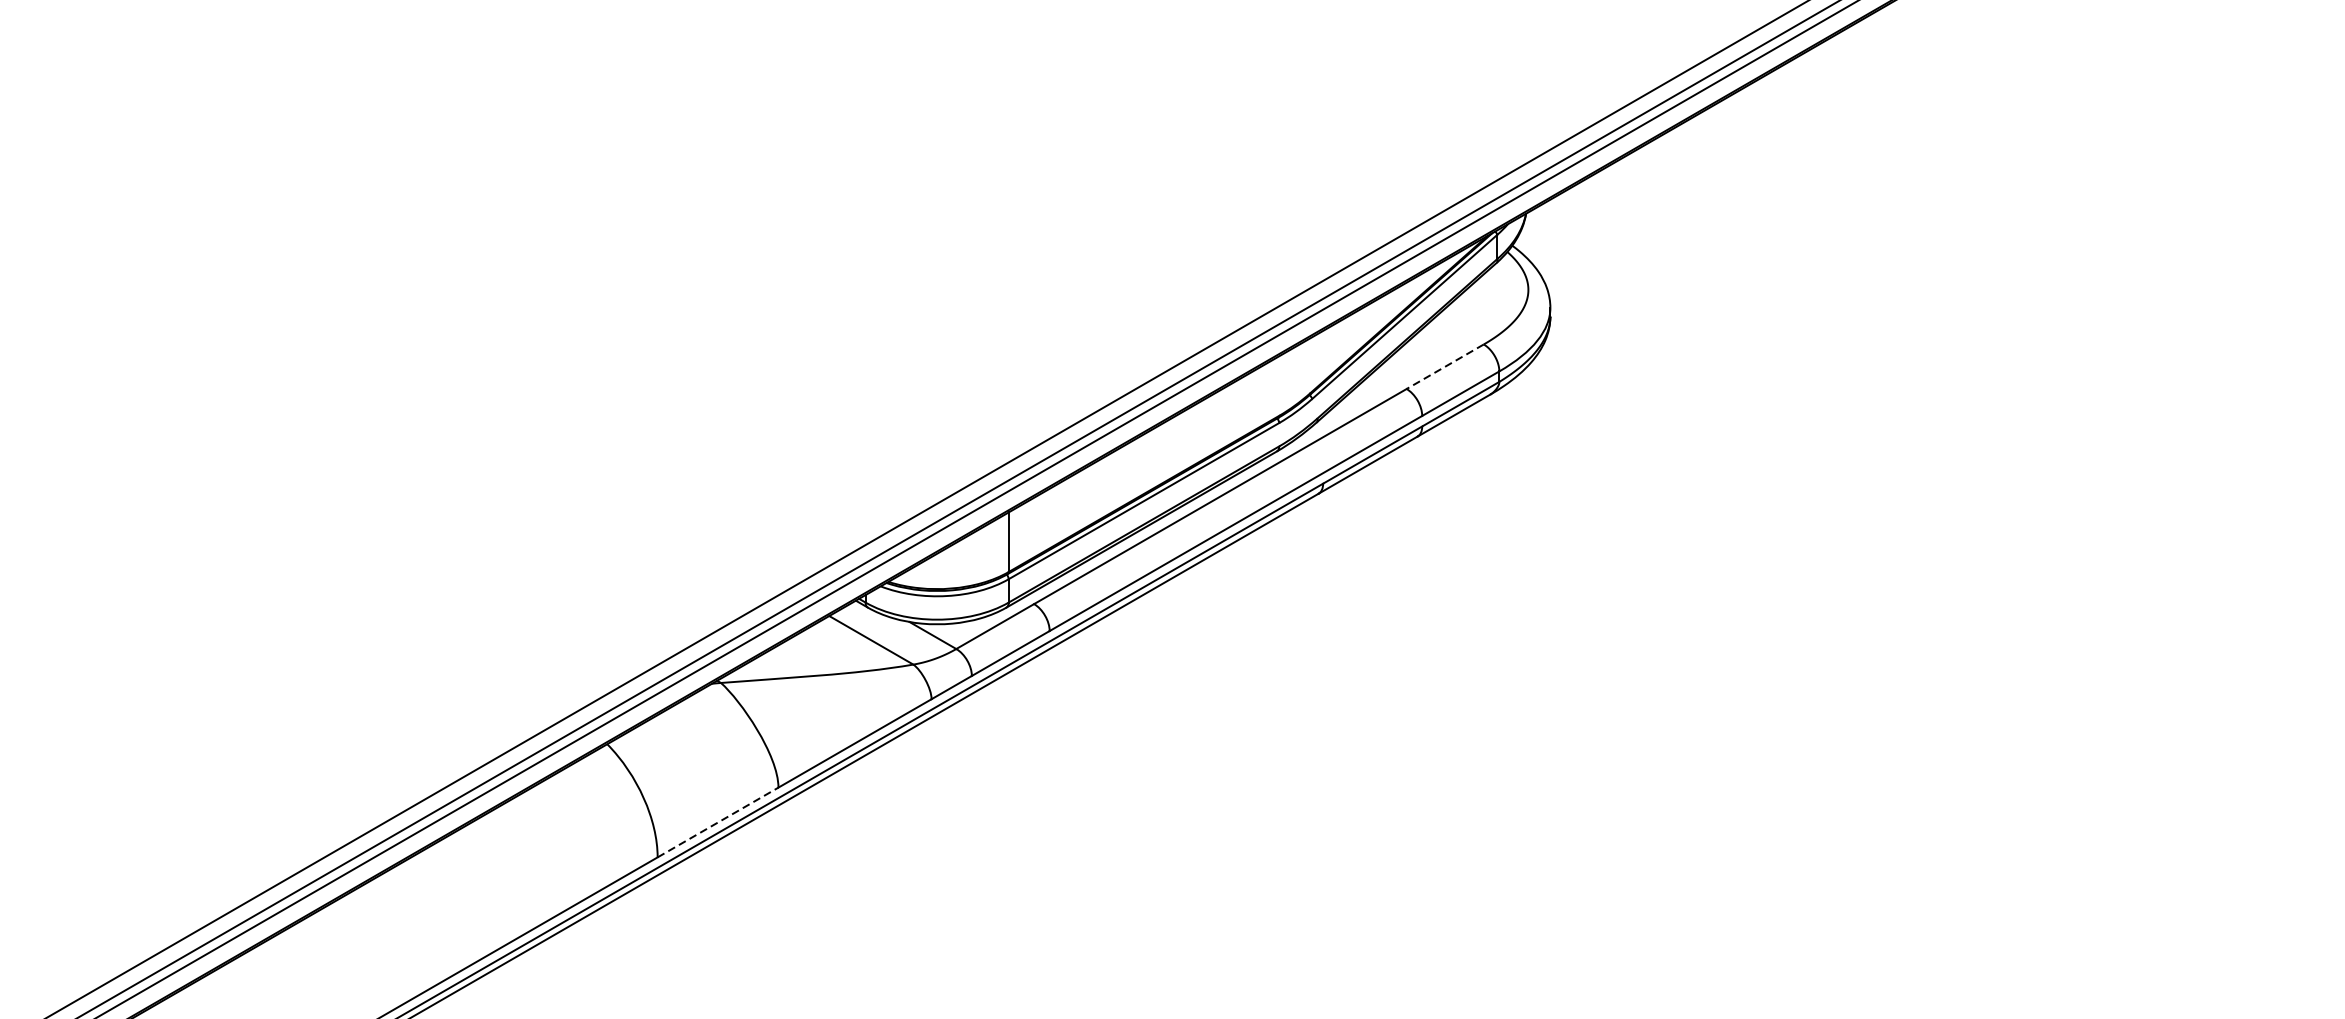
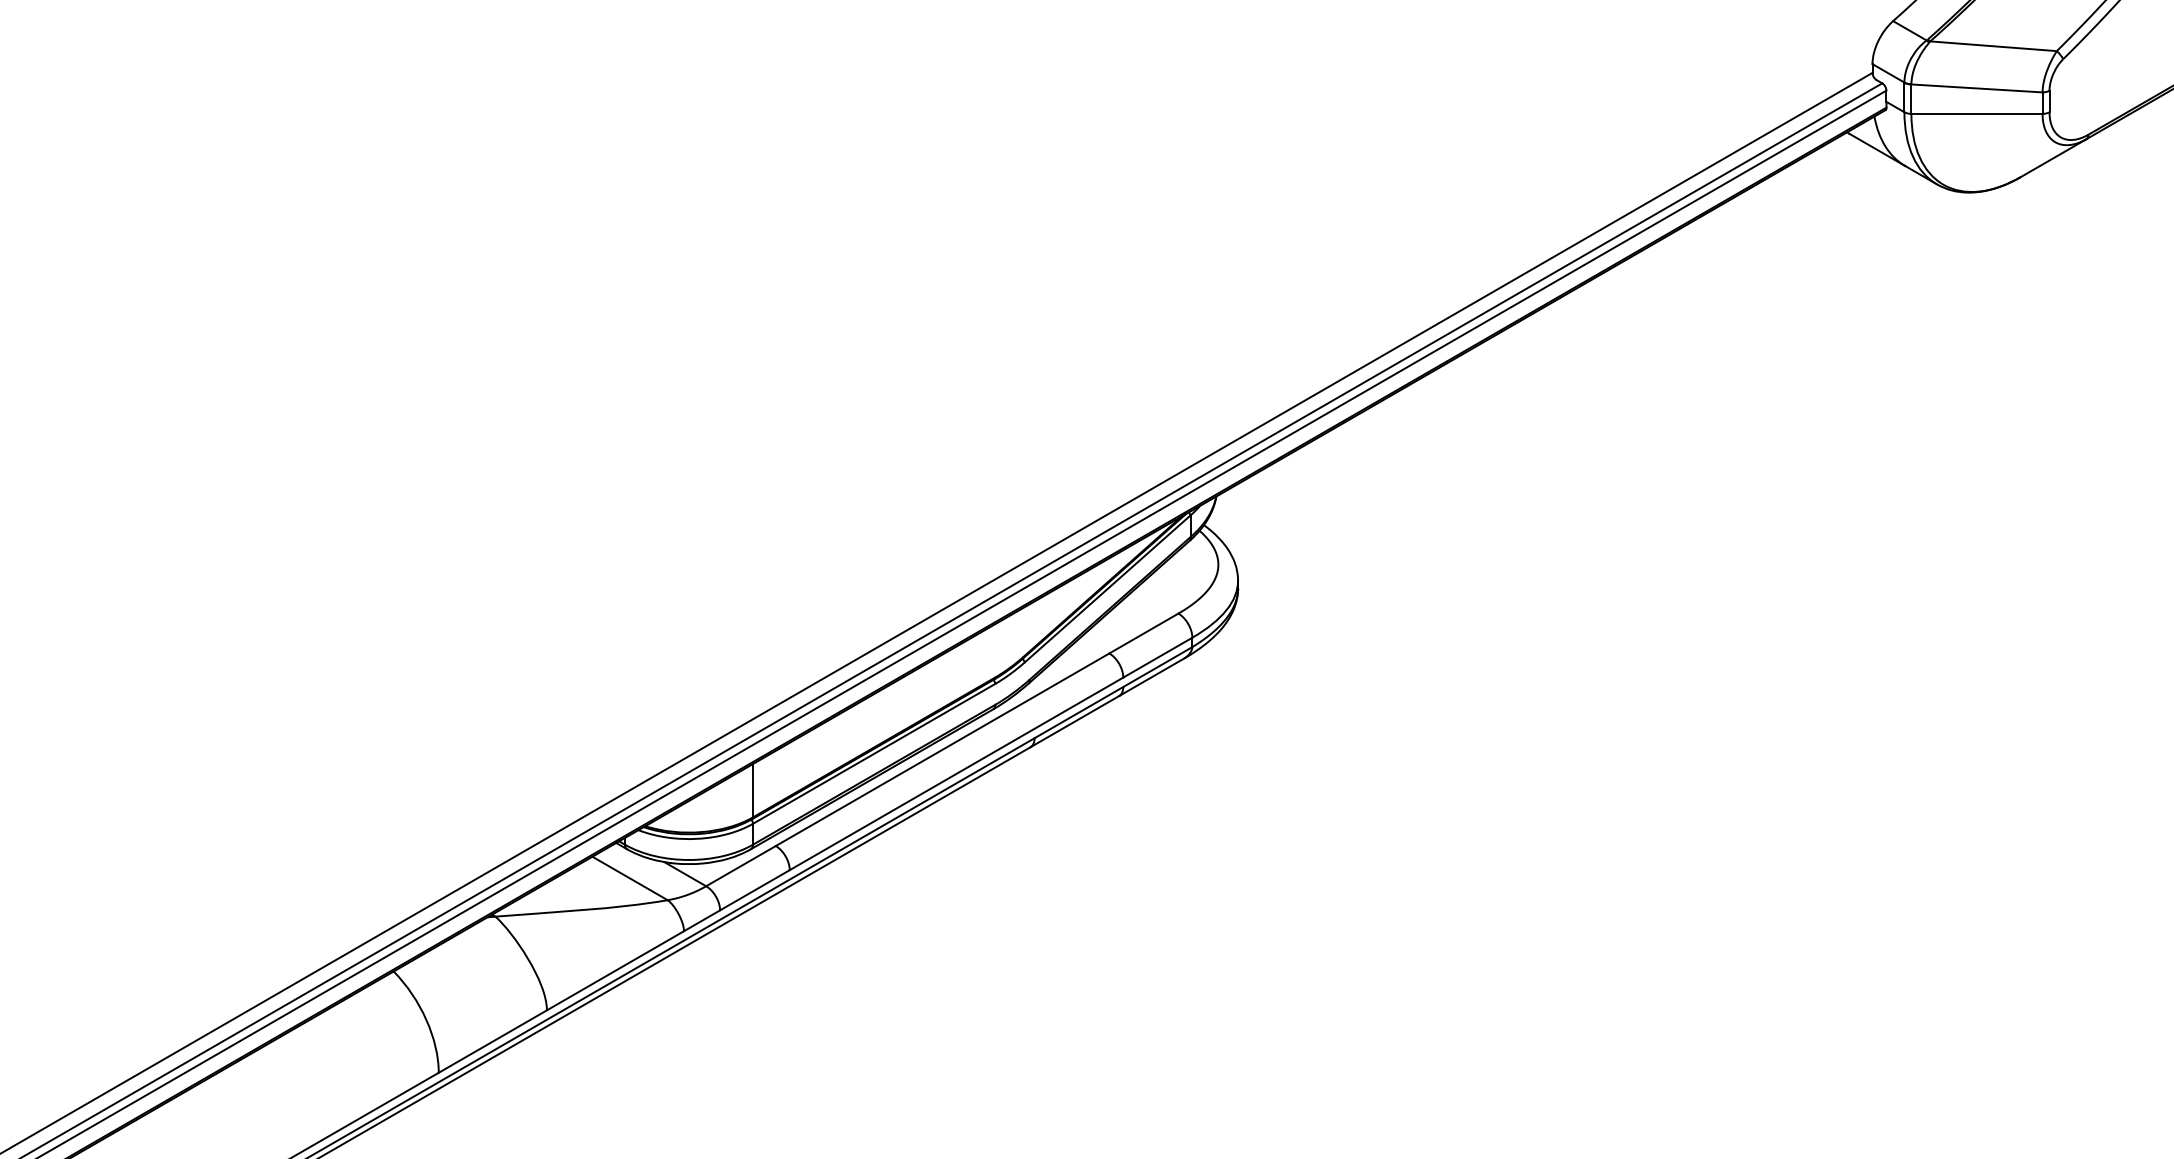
line: (1444, 366) -> (1143, 633), dashed -> solid
line: (718, 822) -> (493, 1041), dashed -> solid

